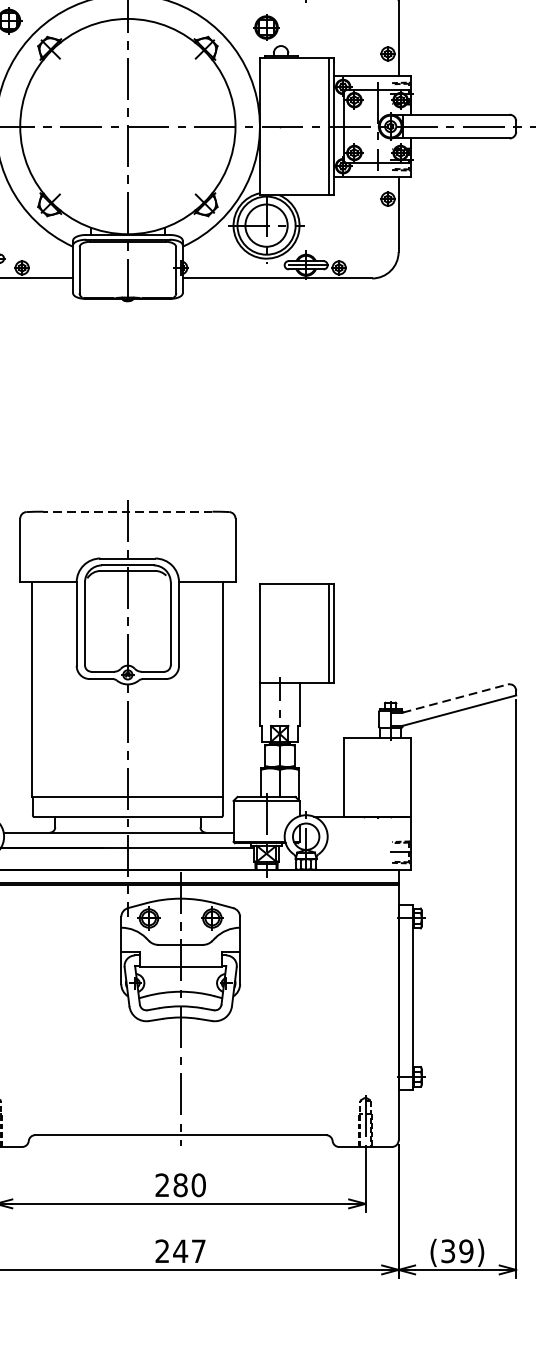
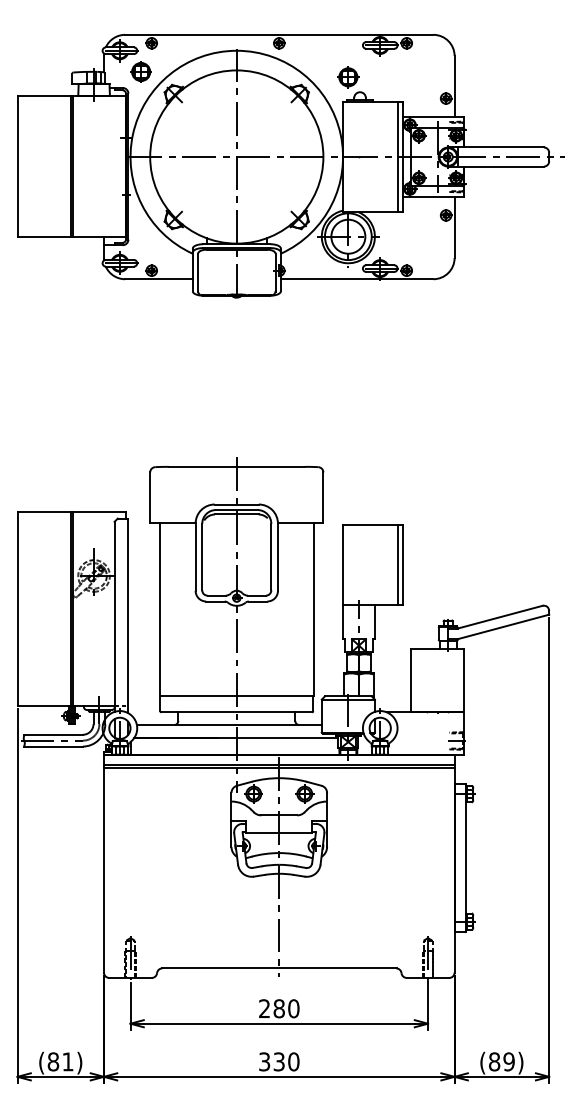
line: (127, 511) -> (236, 466), dashed -> solid
line: (455, 698) -> (500, 617), dashed -> solid
text: (180, 1250) -> (279, 1061), 247 -> 330
text: (448, 1250) -> (494, 1061), (39) -> (89)

